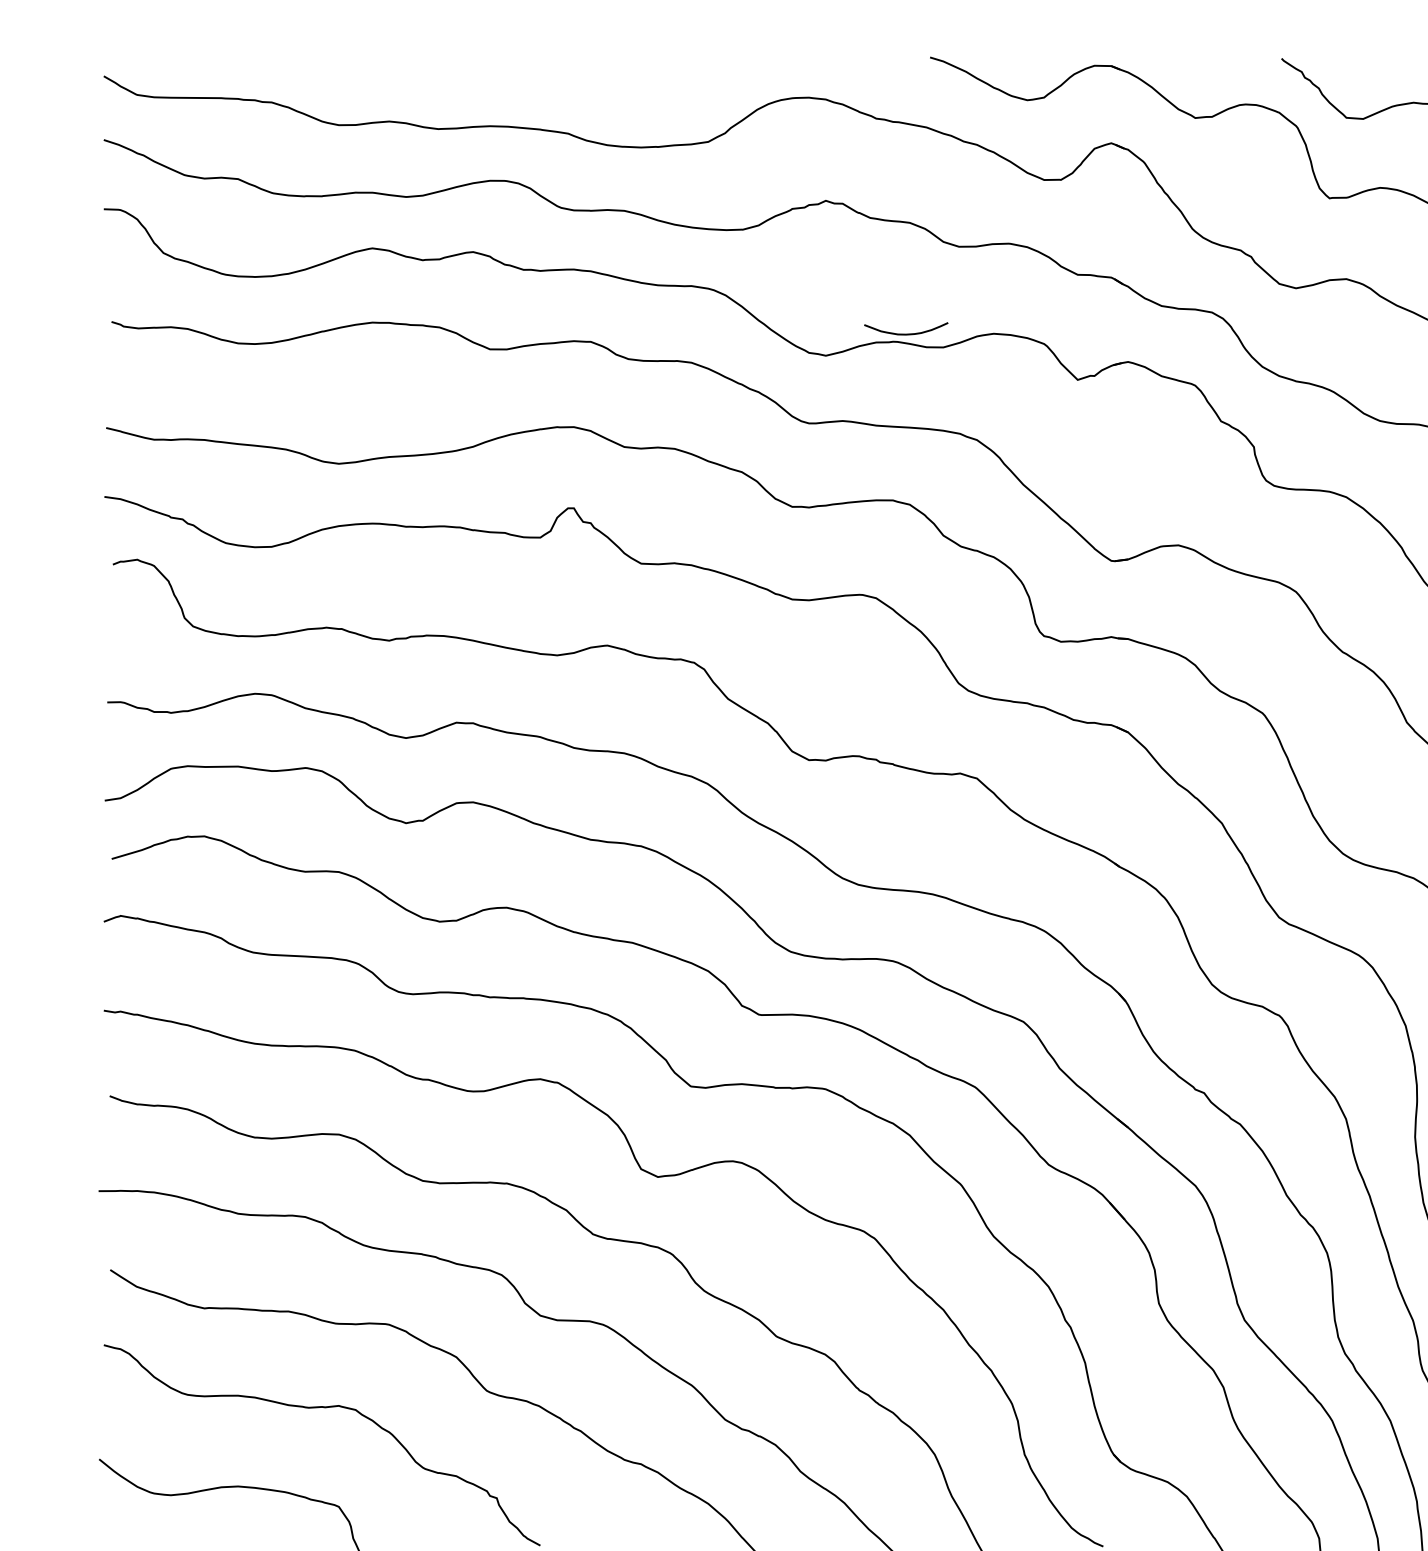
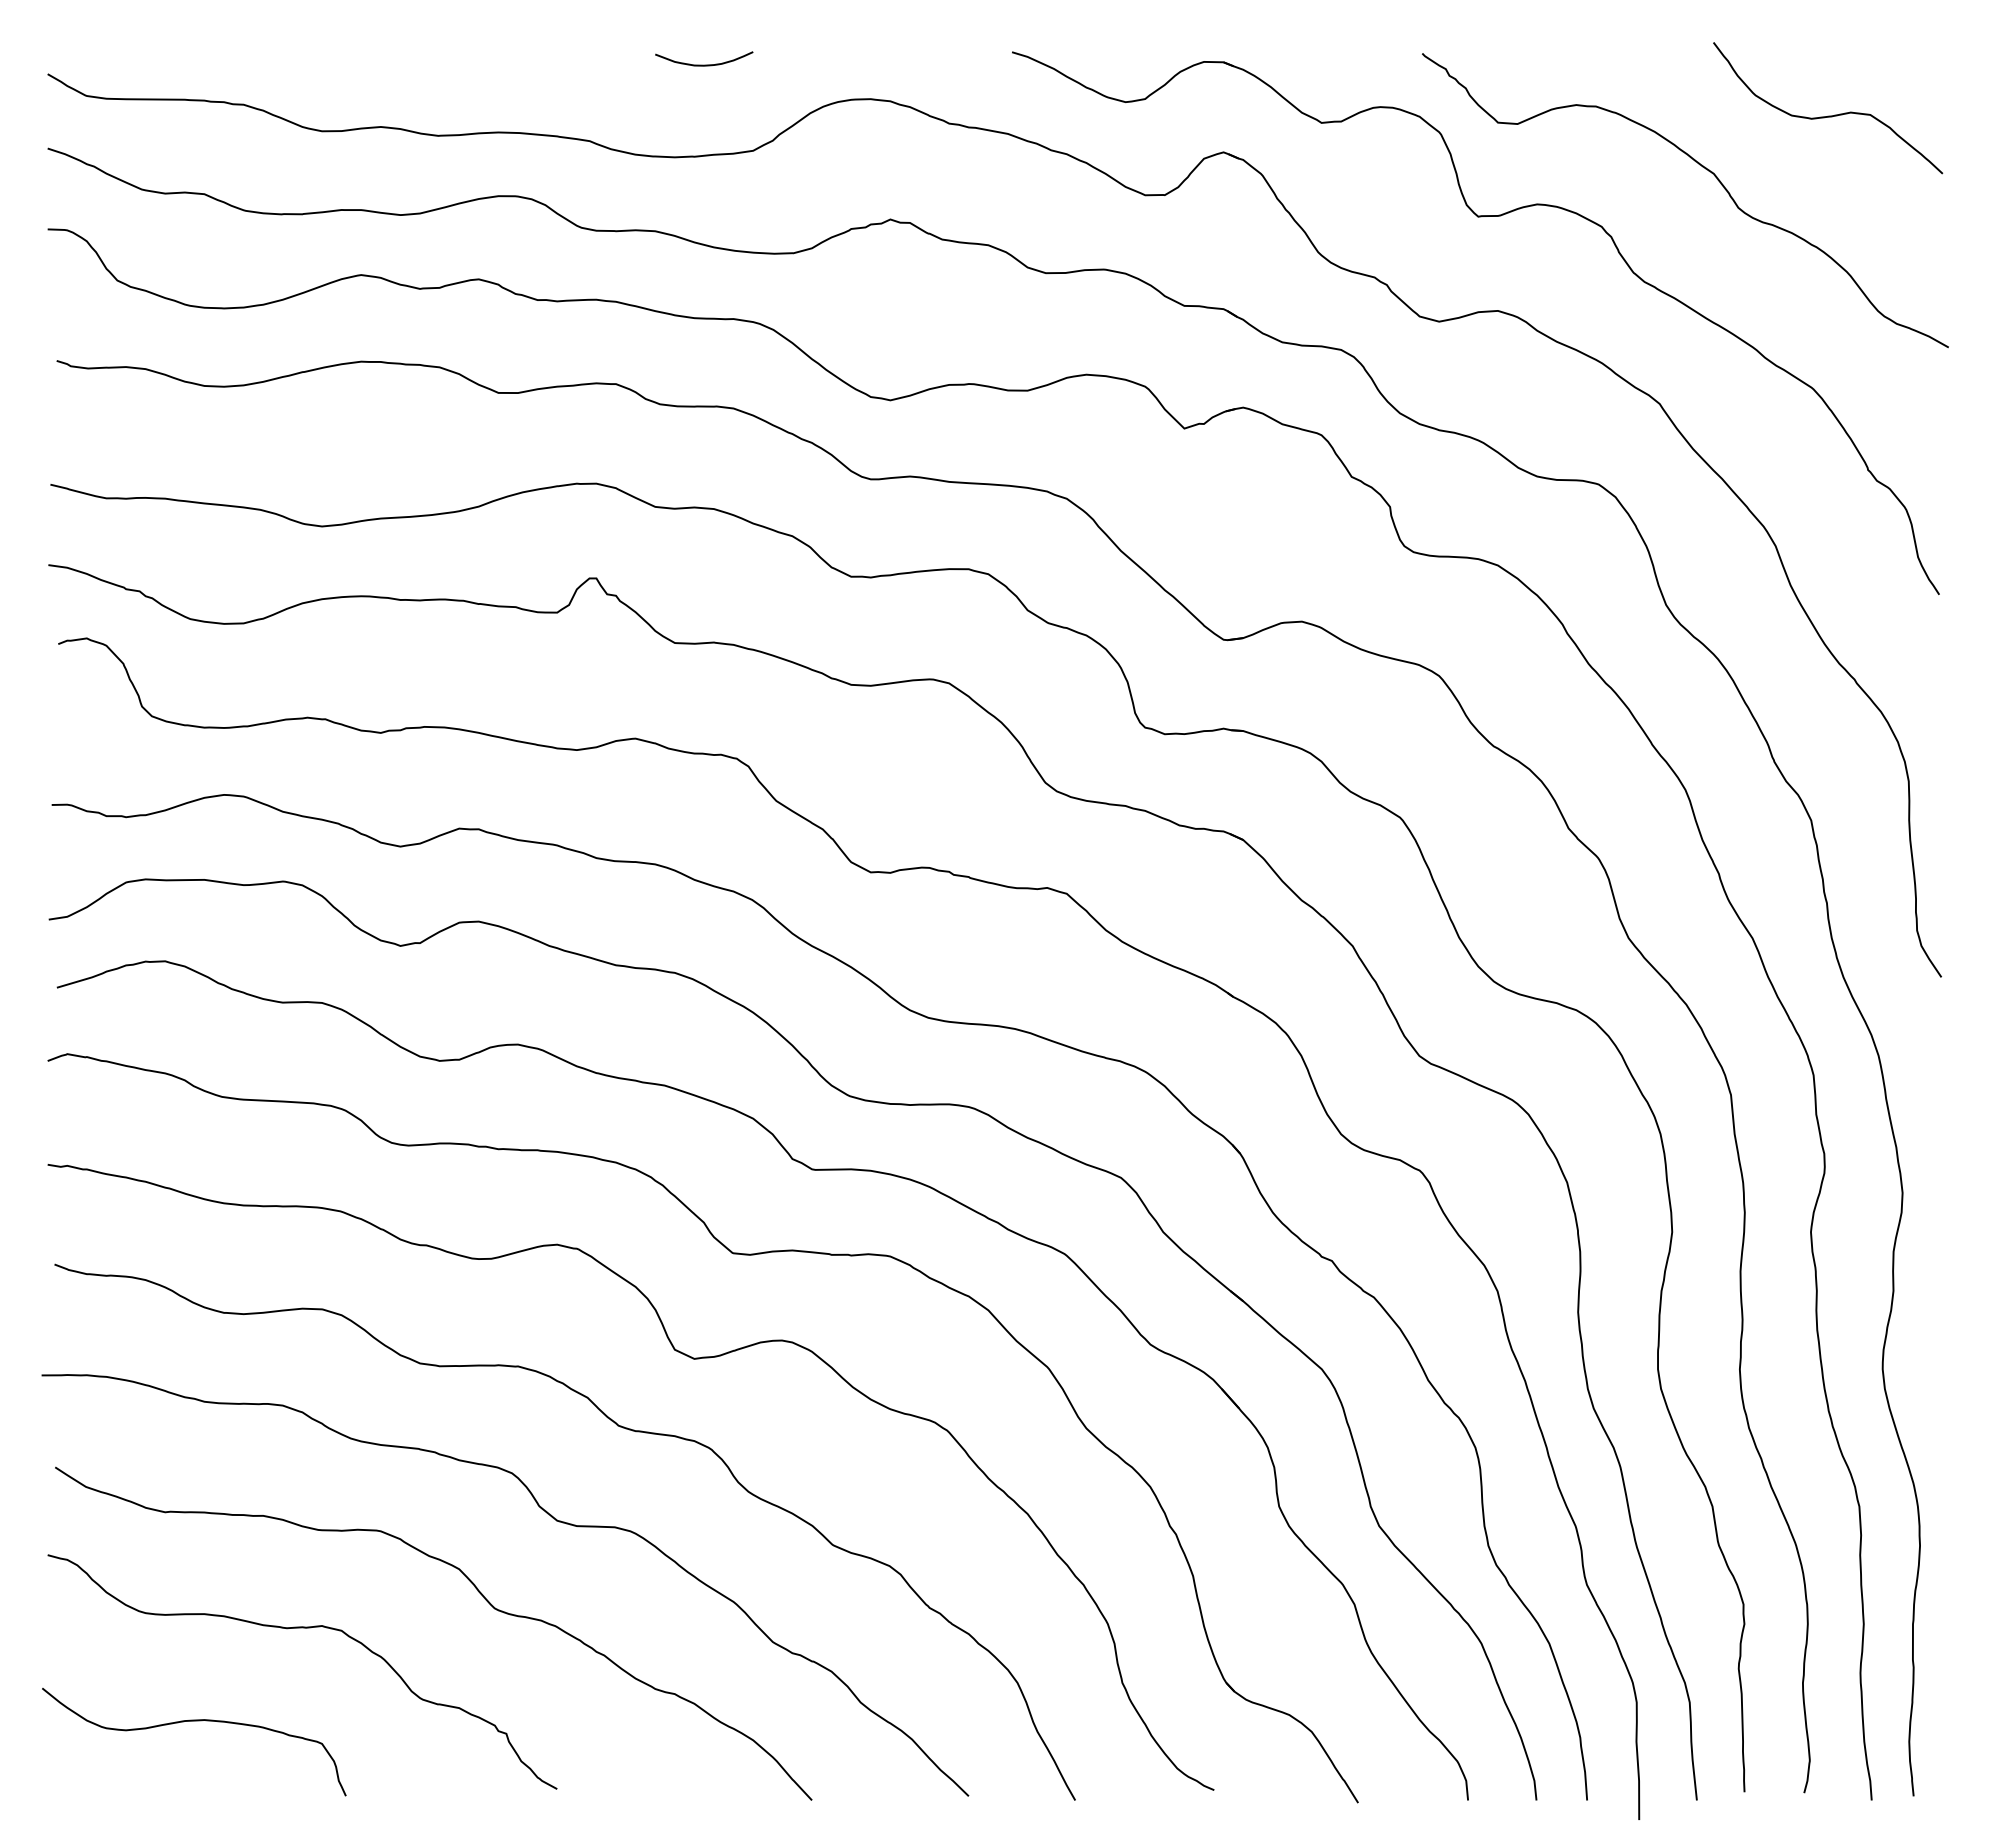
curve: (906, 333) -> (704, 64), moved

